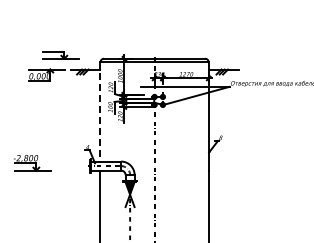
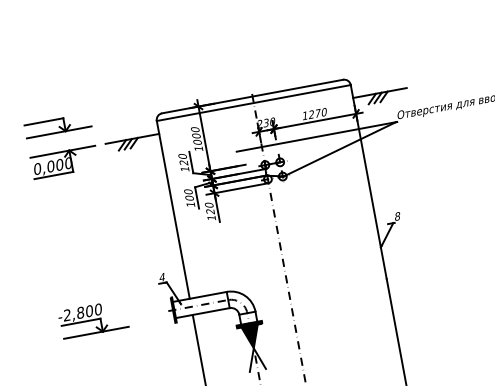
part: (60, 55) -> (57, 126), moved
line: (100, 111) -> (173, 209), dashed -> solid
part: (32, 163) -> (93, 320), moved

